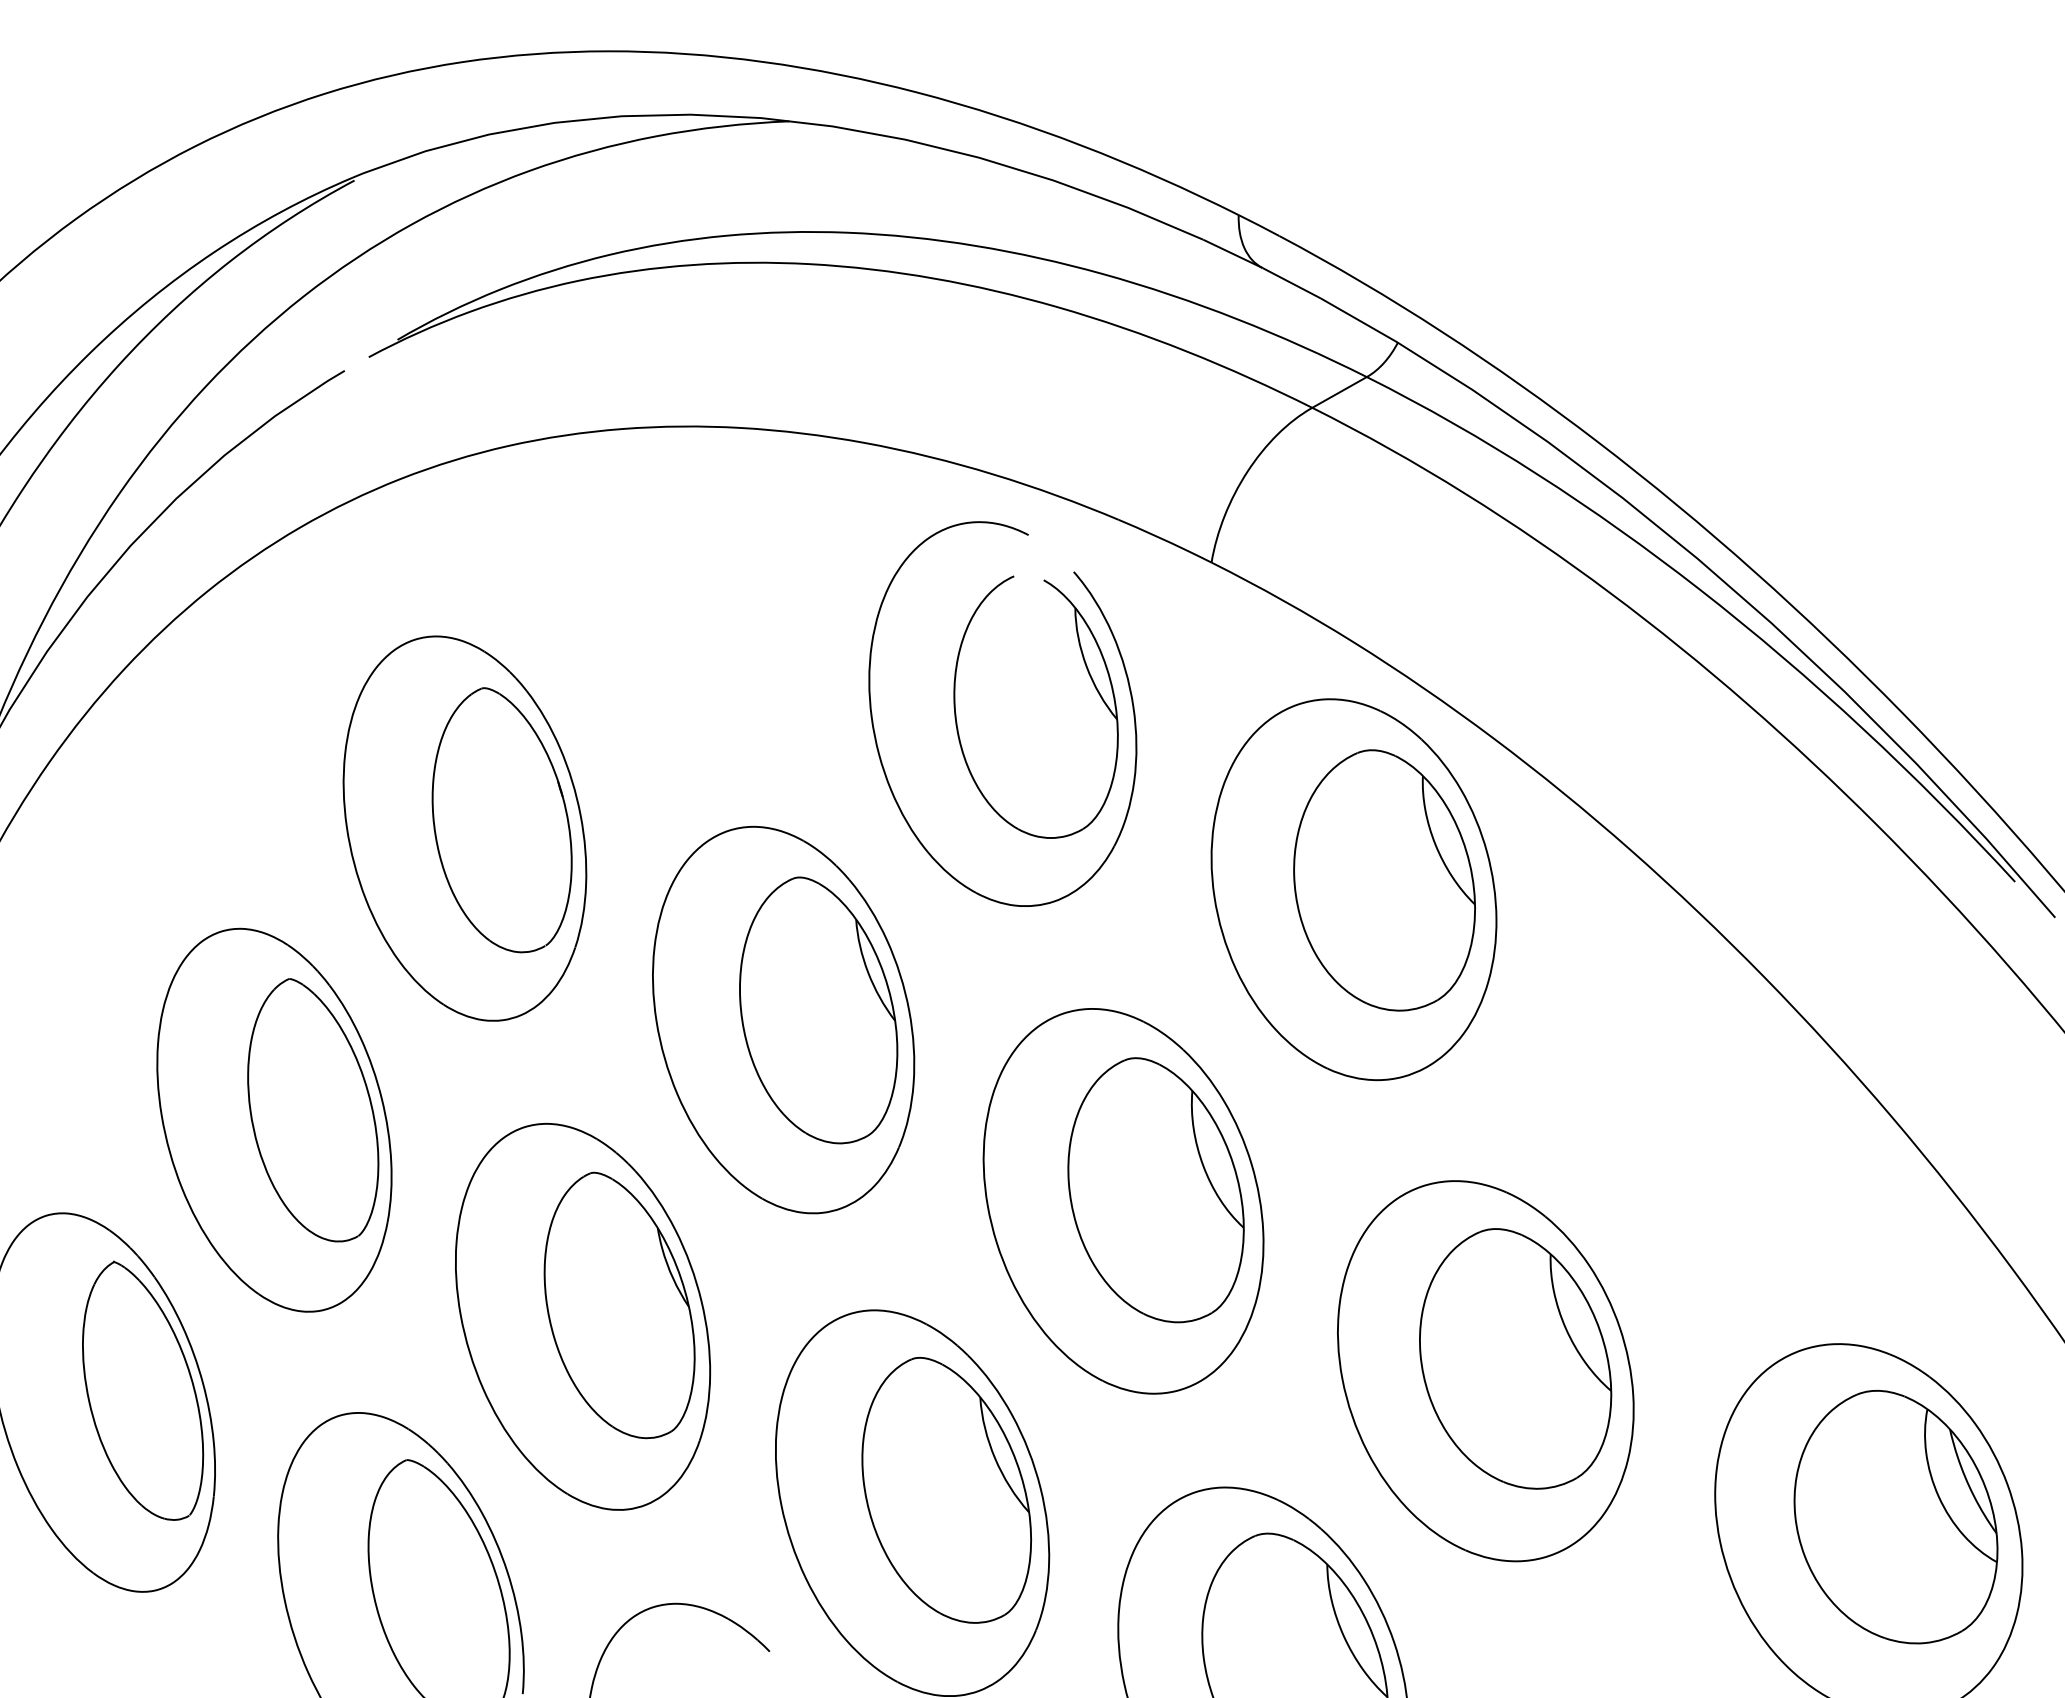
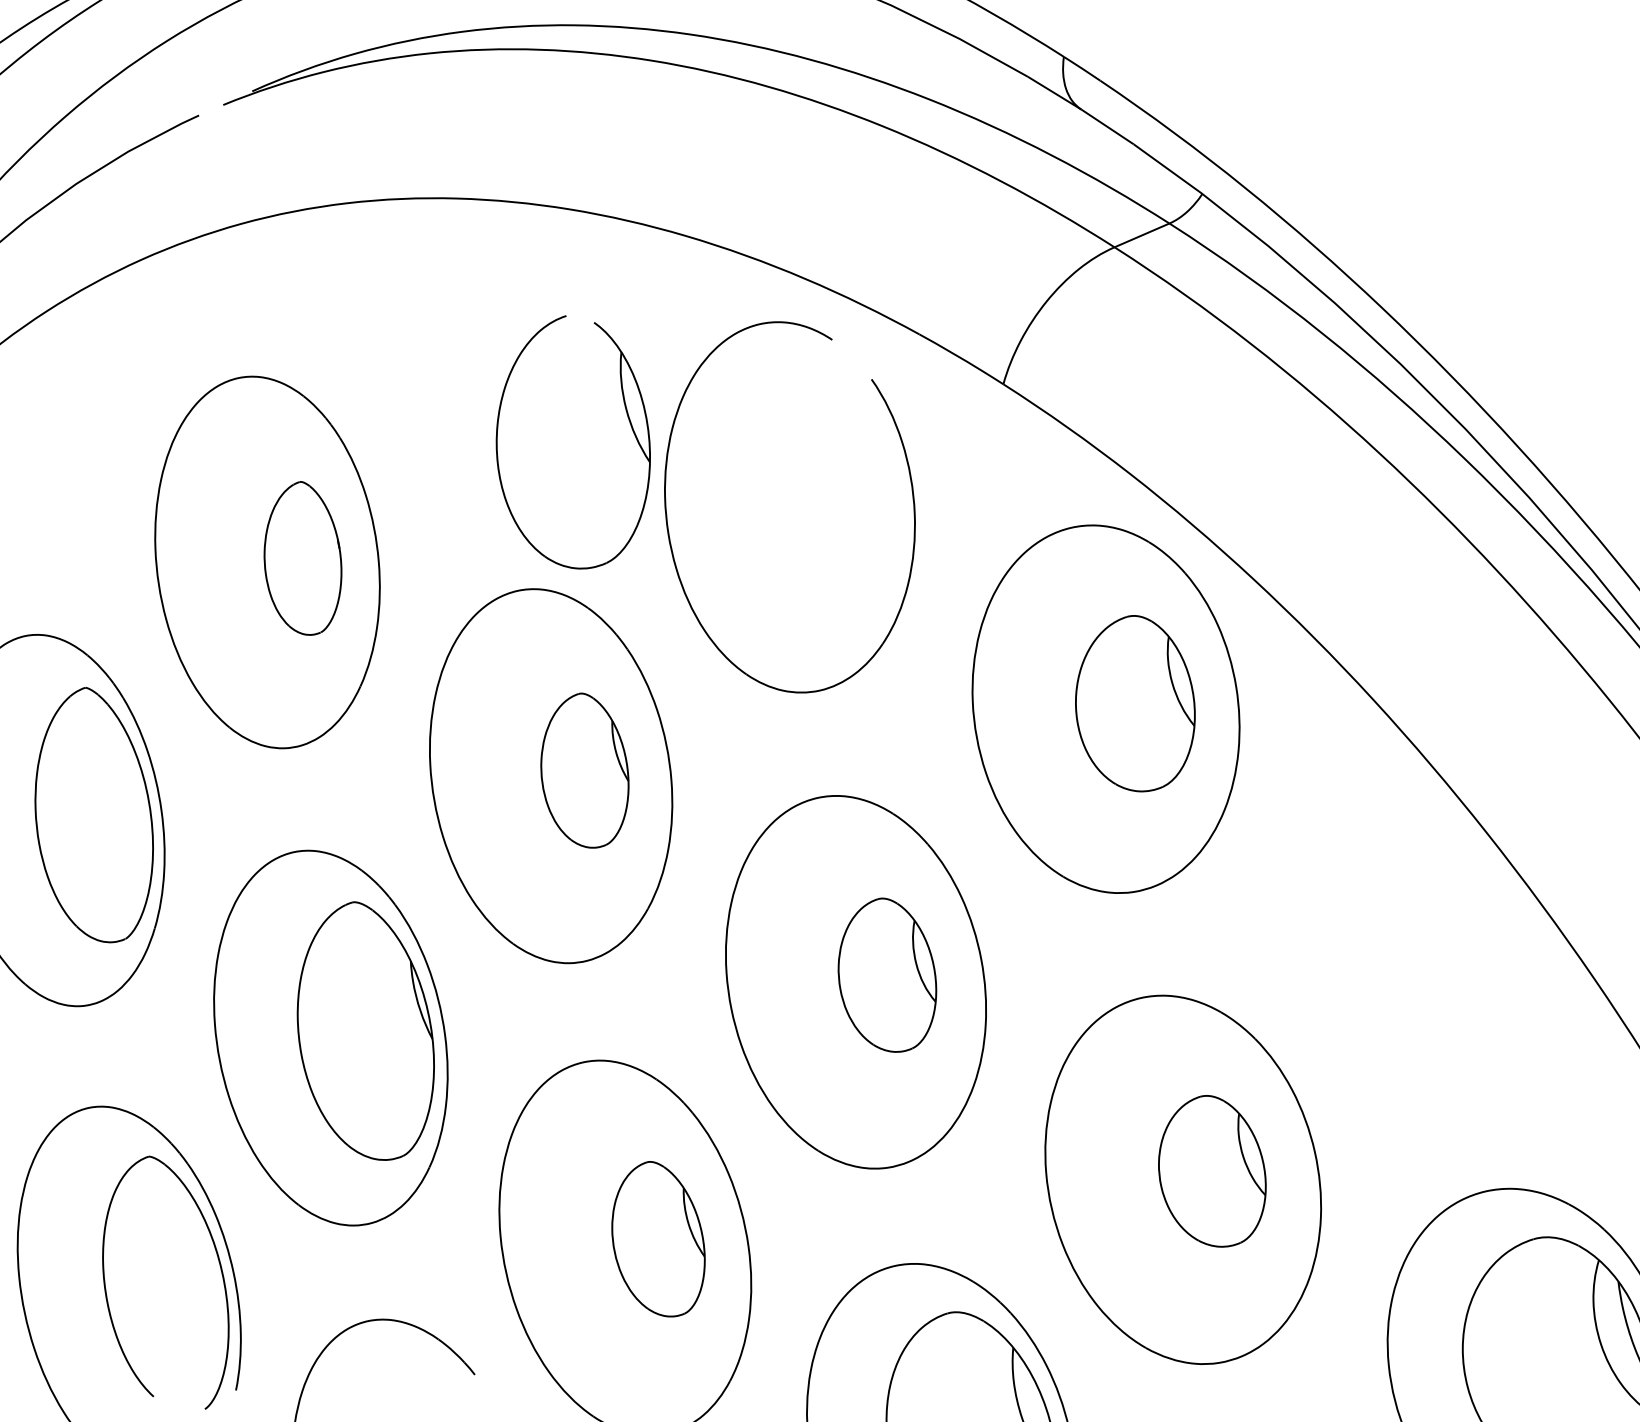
part: (1090, 678) -> (628, 420), moved
part: (501, 820) -> (303, 558), size x0.6
part: (1384, 880) -> (1135, 703), size x0.7
part: (818, 1010) -> (585, 770), size x0.6
part: (1155, 1190) -> (887, 975), size x0.6
part: (1515, 1358) -> (1212, 1170), size x0.6
part: (946, 1489) -> (659, 1238), size x0.6

